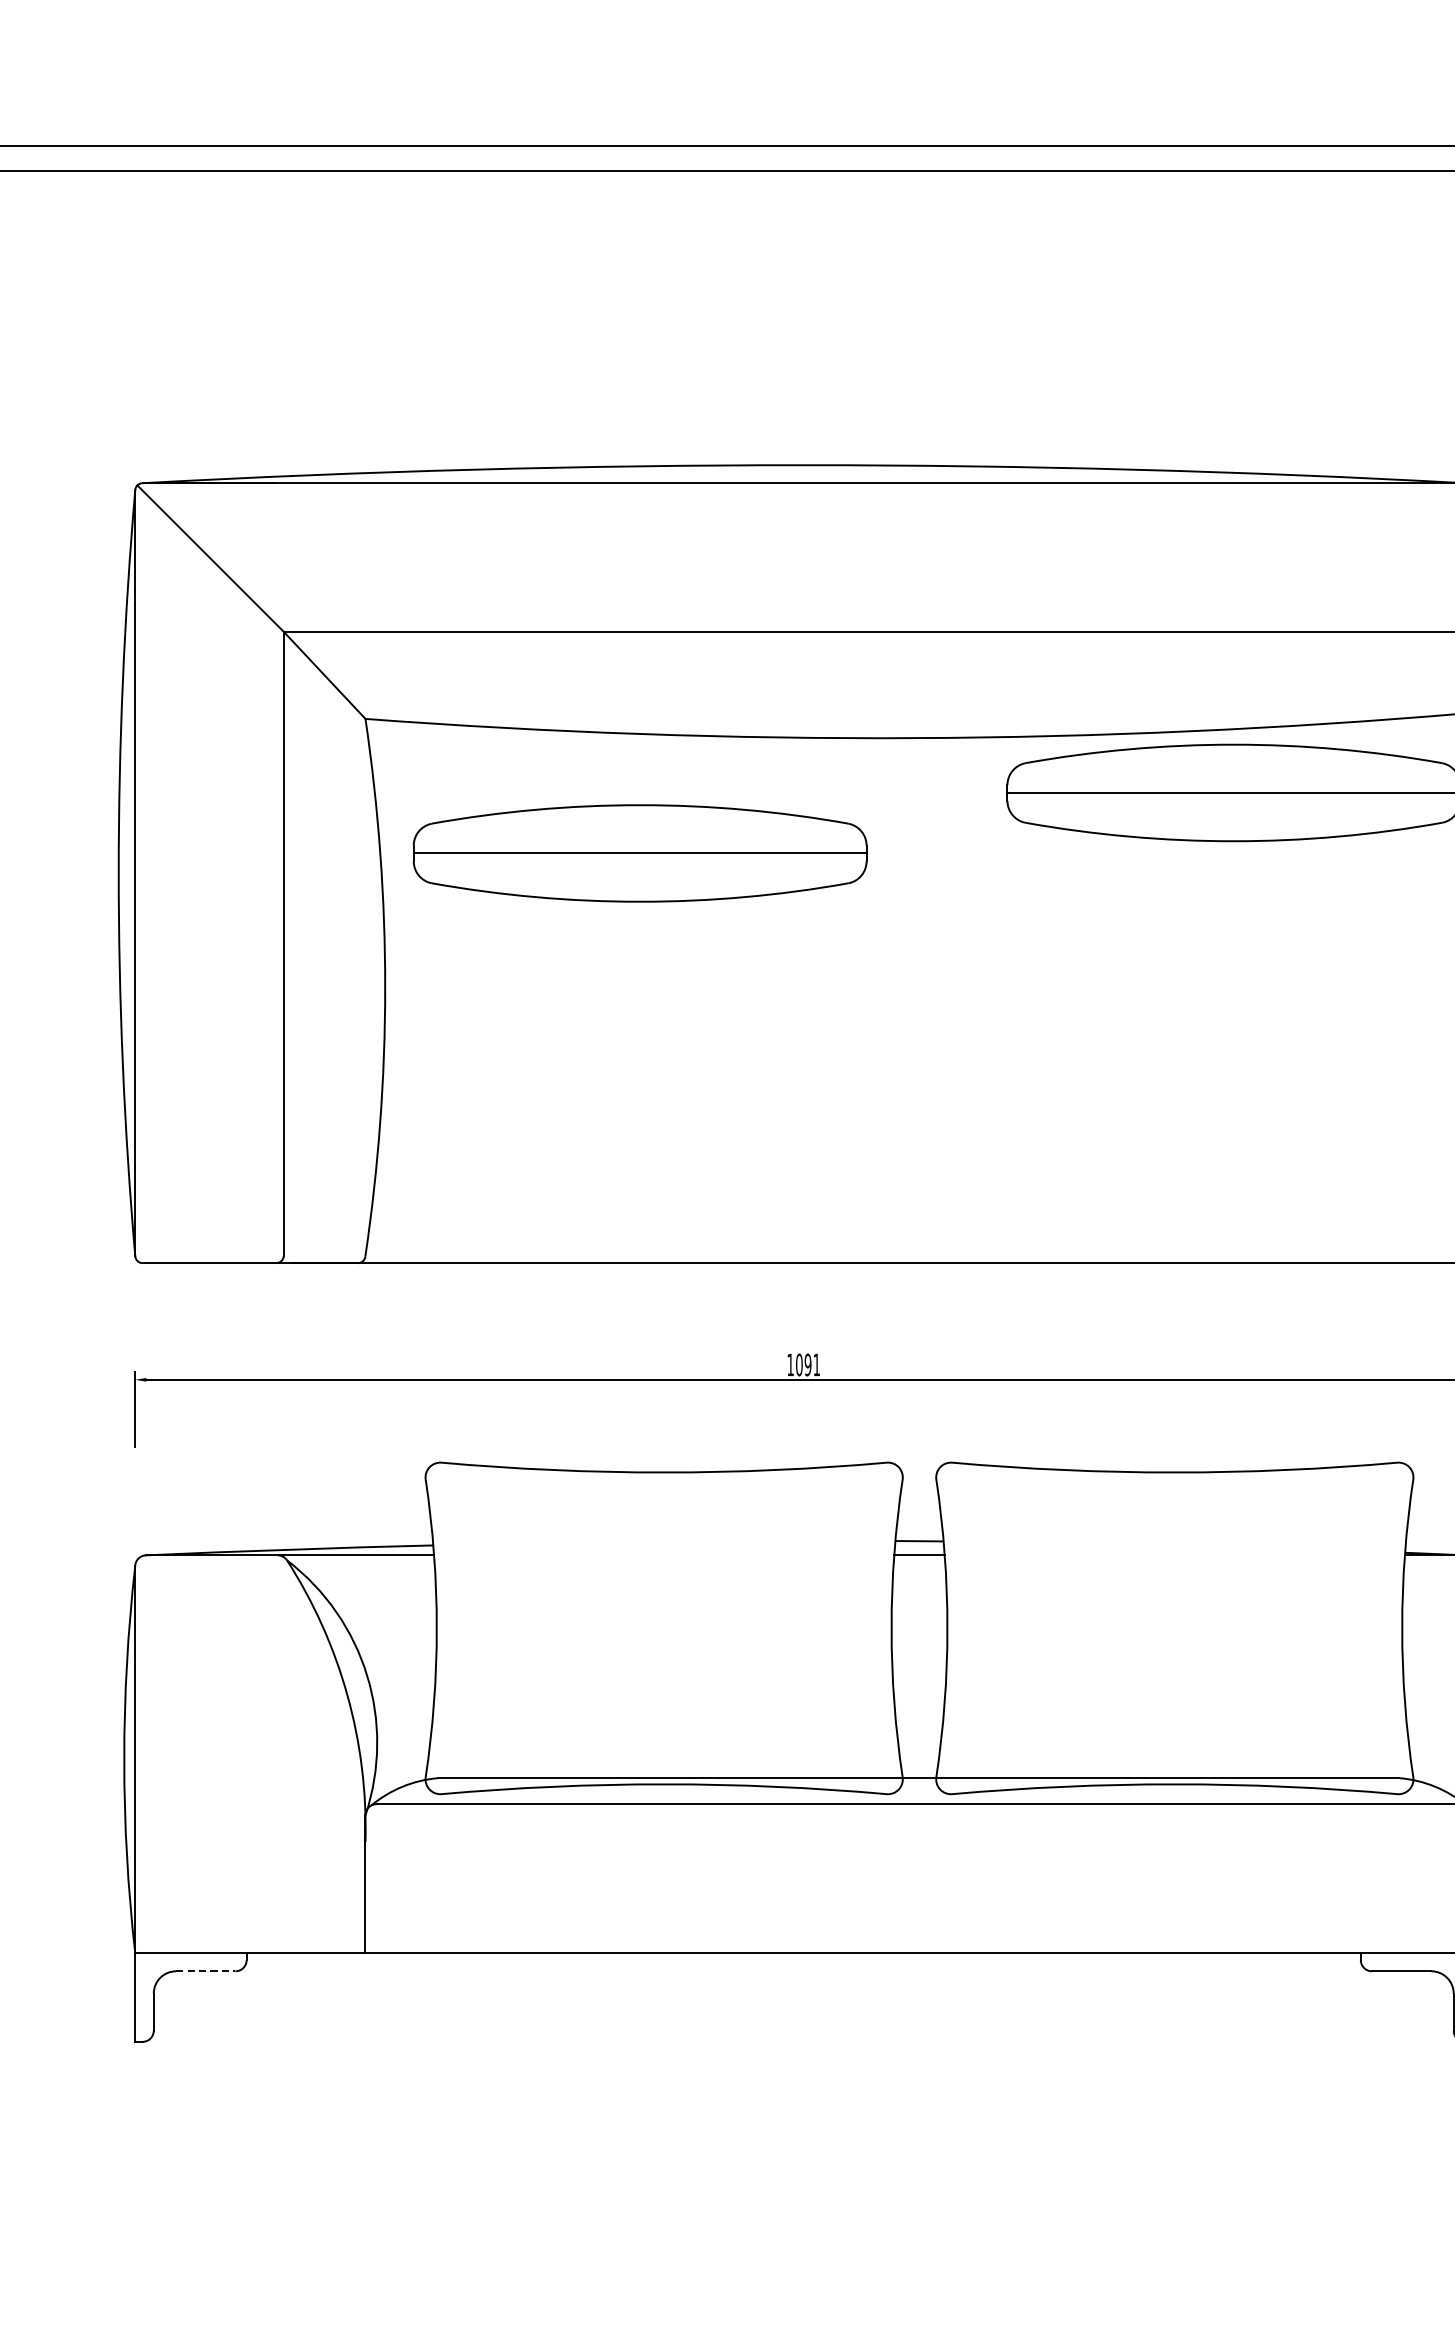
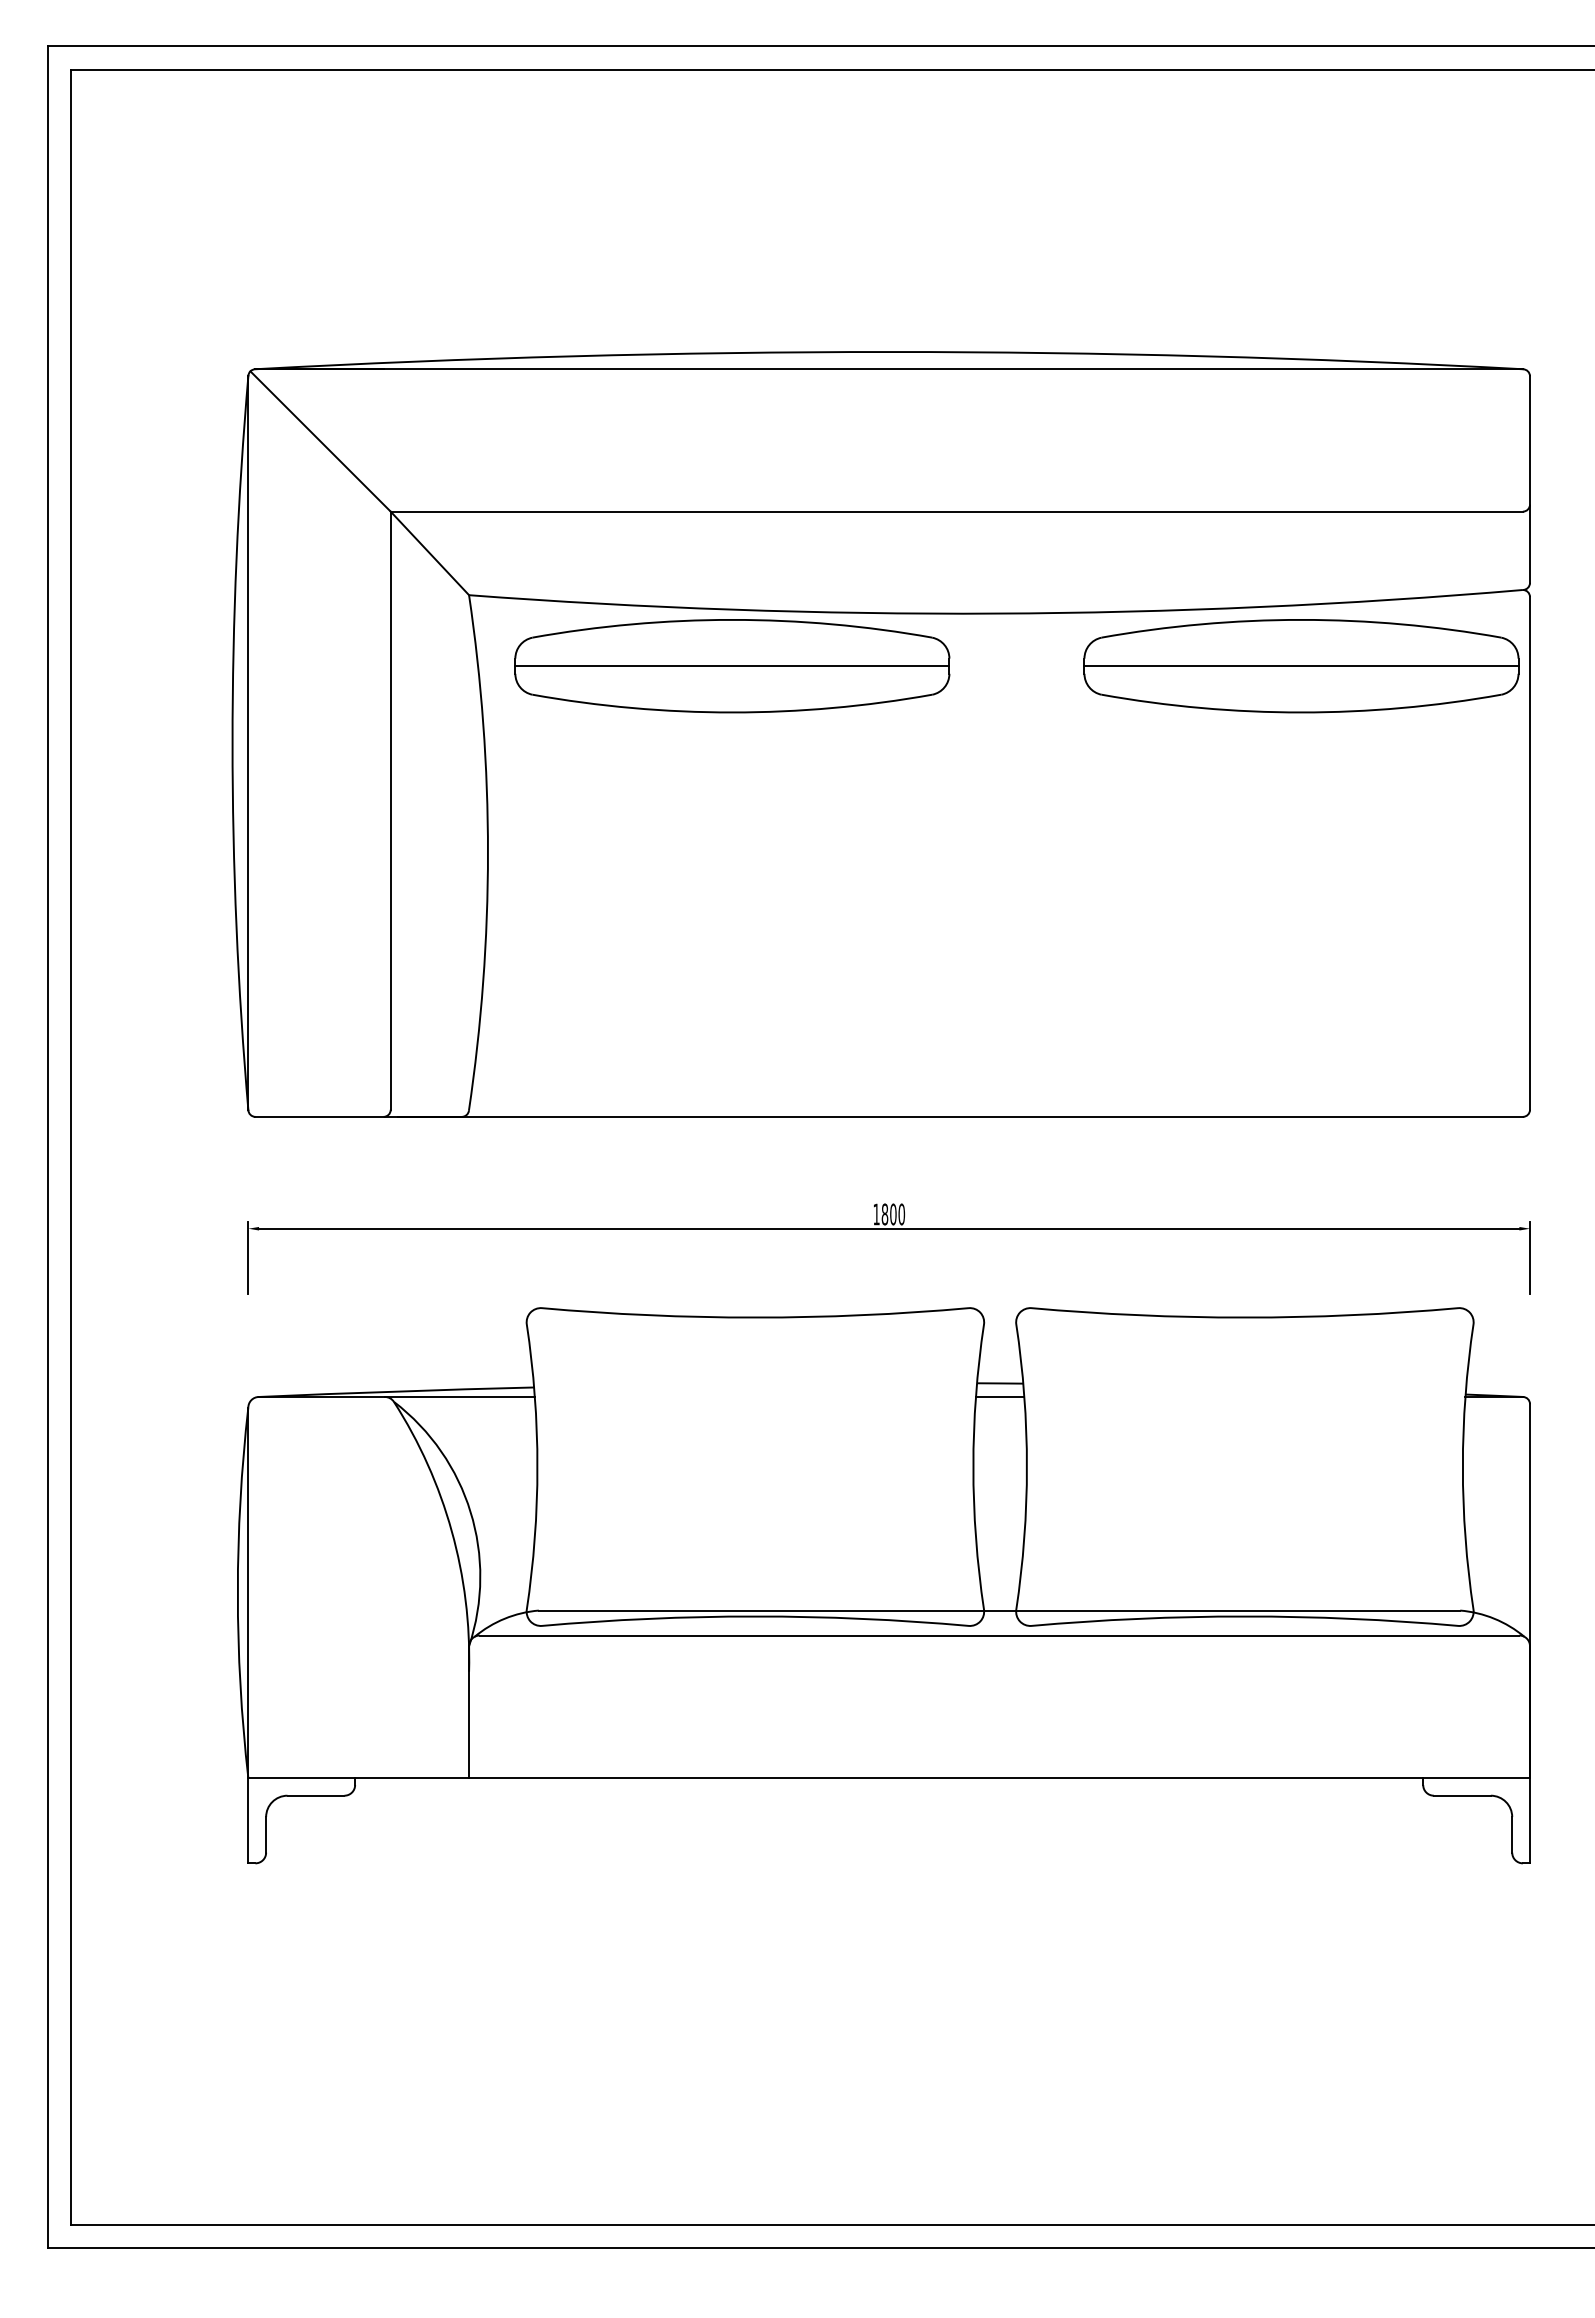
part: (640, 853) -> (732, 666), moved
text: (808, 1364) -> (893, 1214), 1091 -> 1800
line: (206, 1971) -> (316, 1795), dashed -> solid

